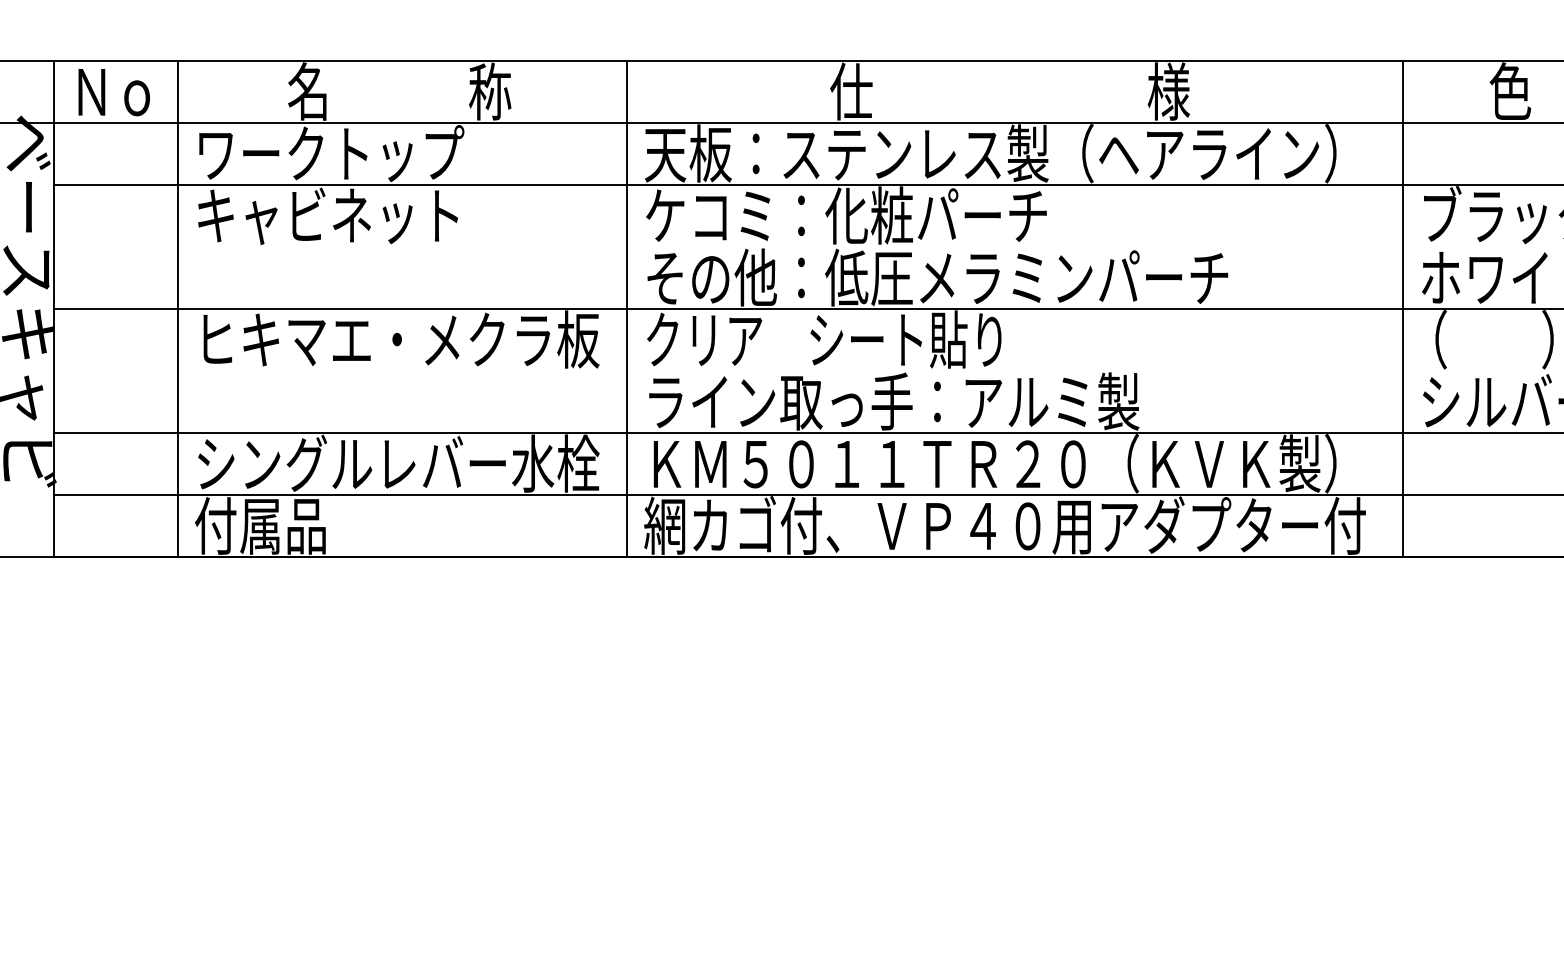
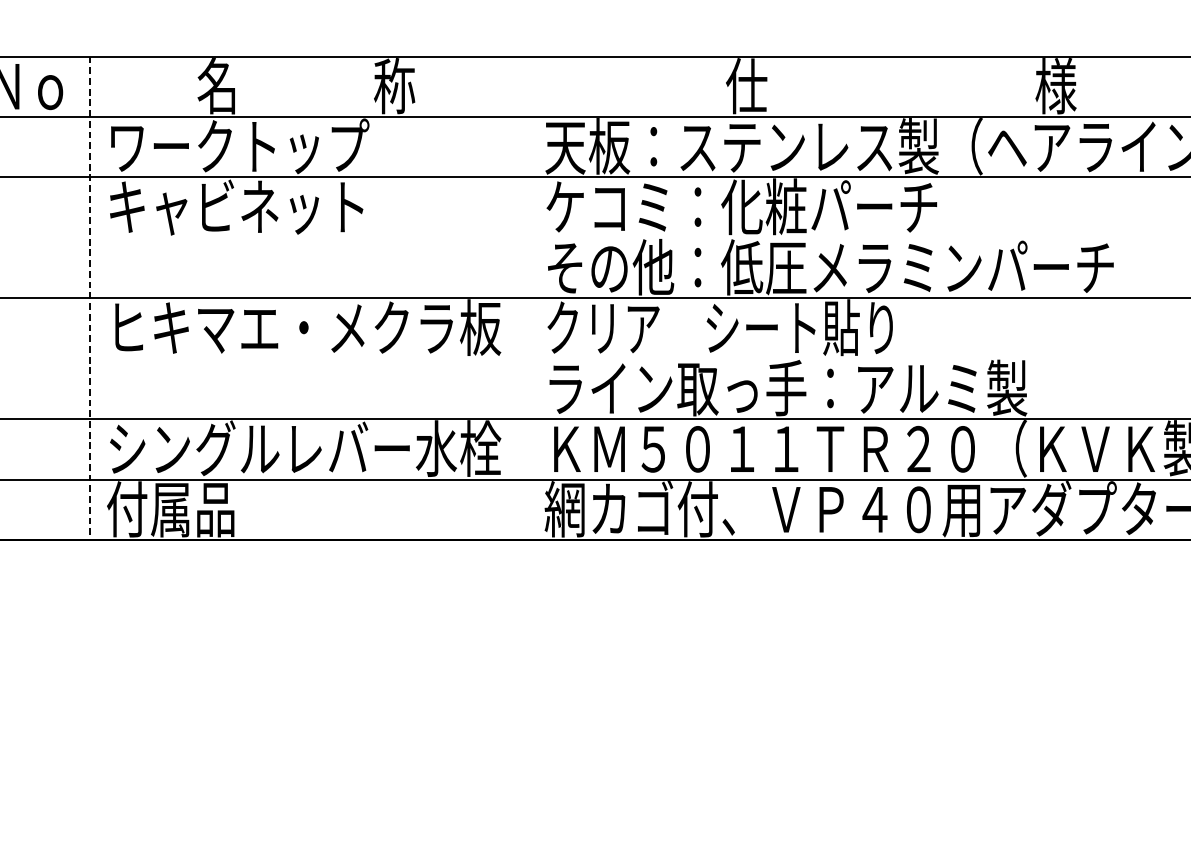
line: (177, 309) -> (89, 298), solid -> dashed
line: (627, 309) -> (528, 298), removed

